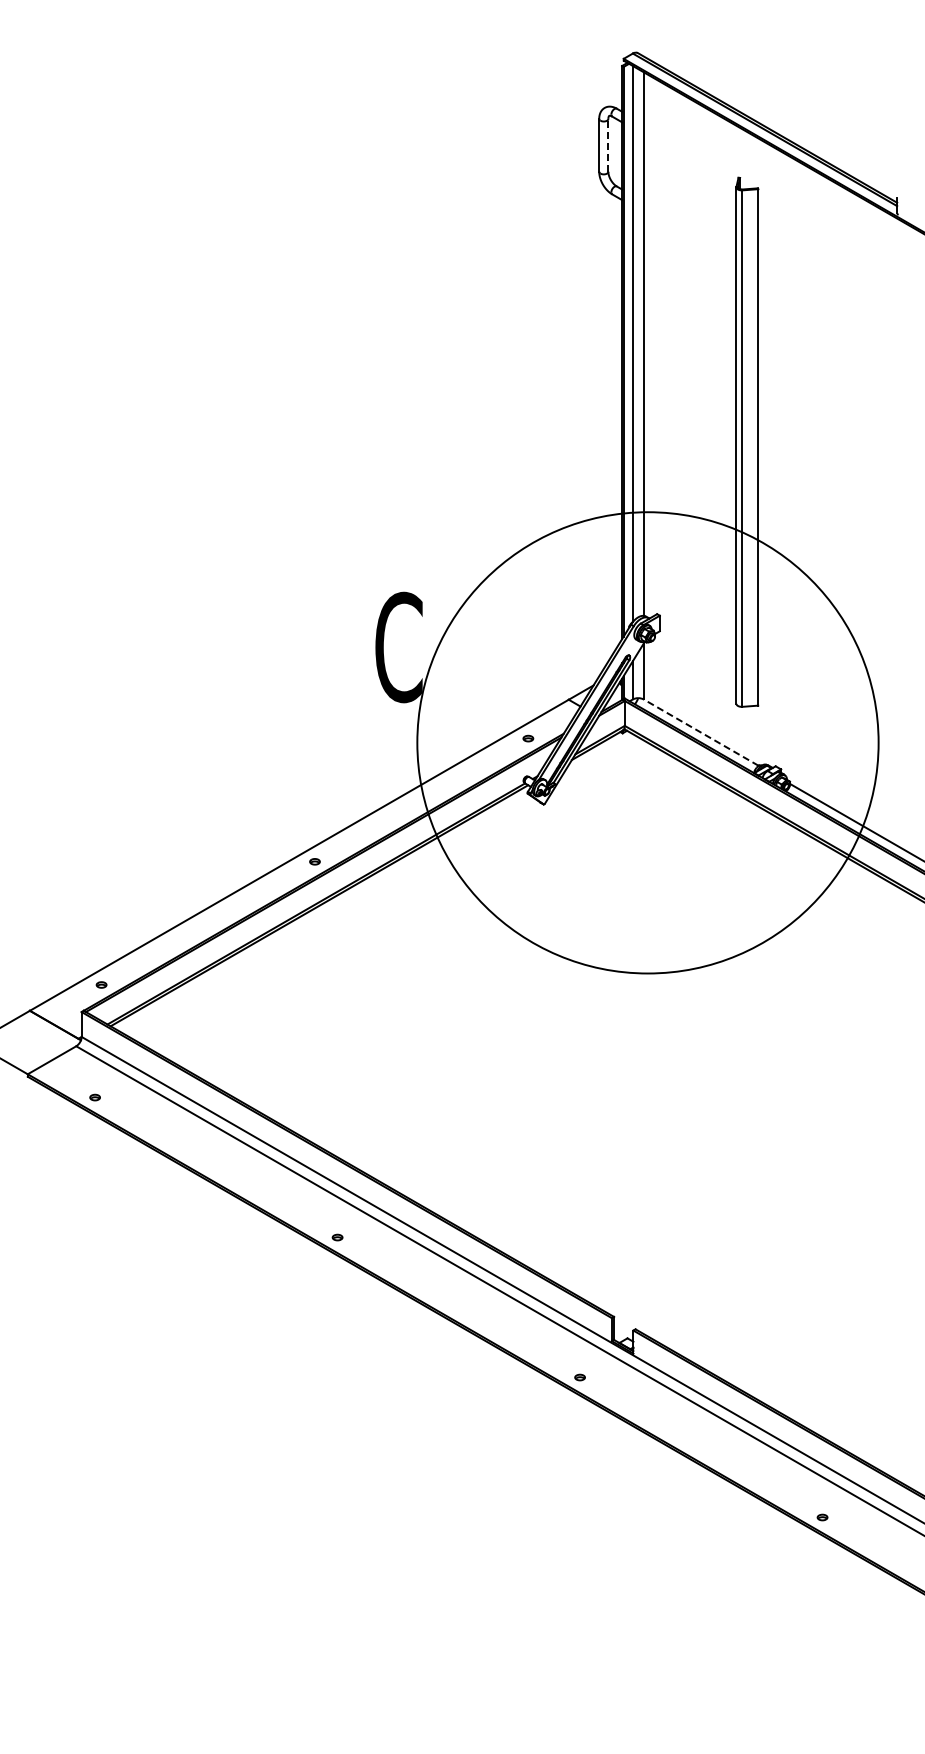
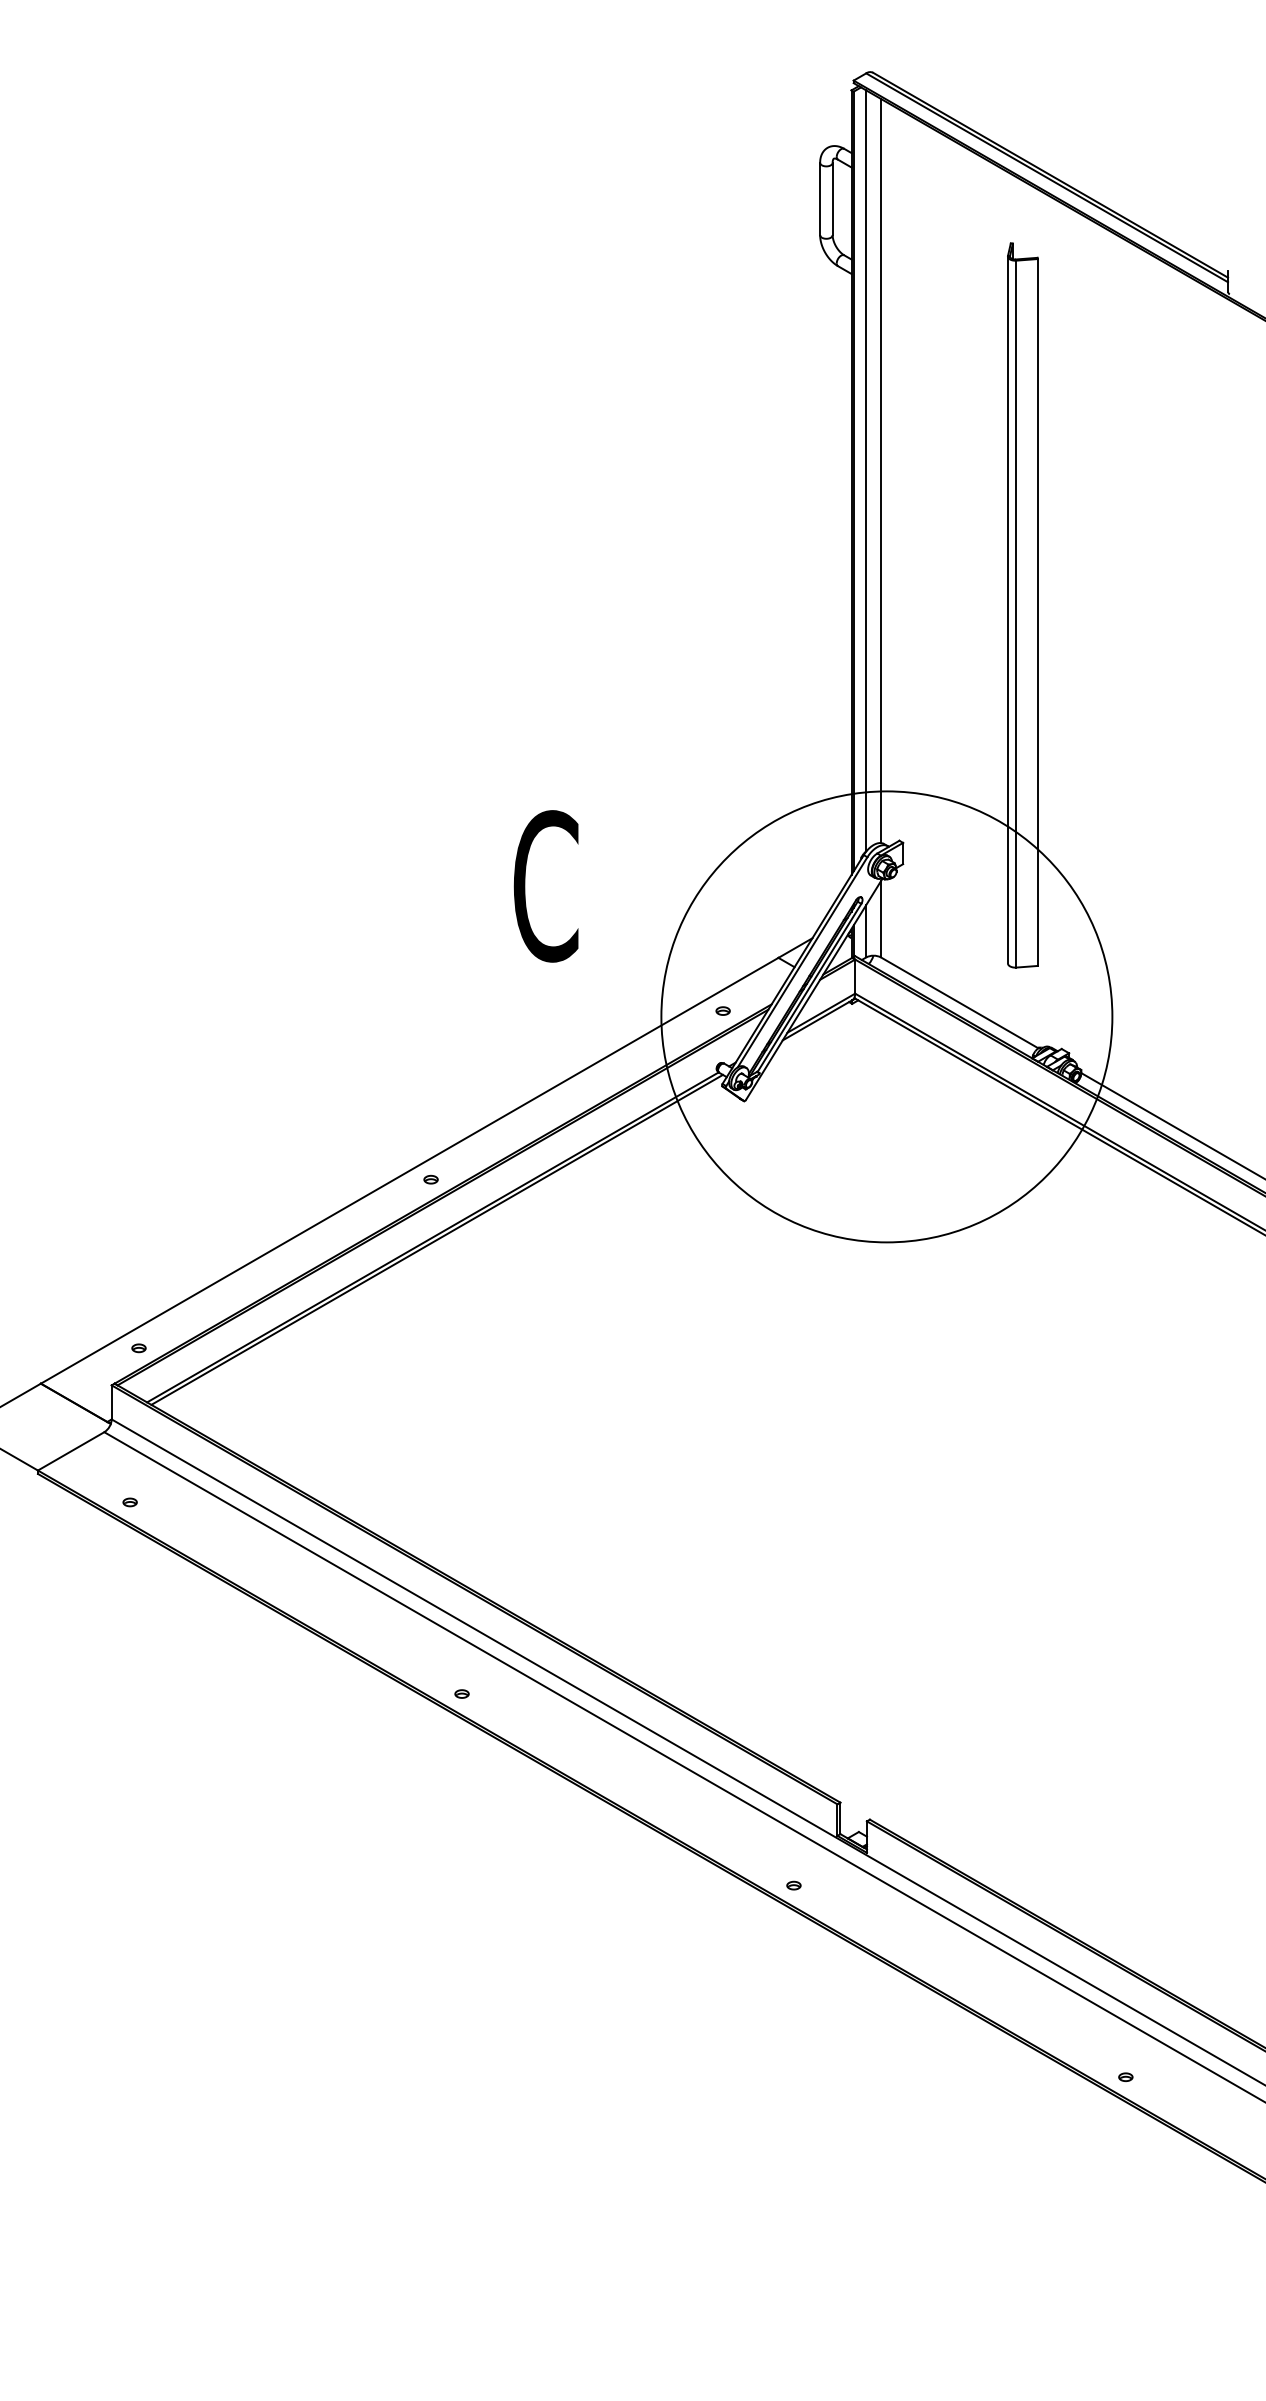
line: (608, 144) -> (832, 197), dashed -> solid
line: (700, 732) -> (958, 1002), dashed -> solid
circle: (647, 742) -> (886, 1016), size x0.71

